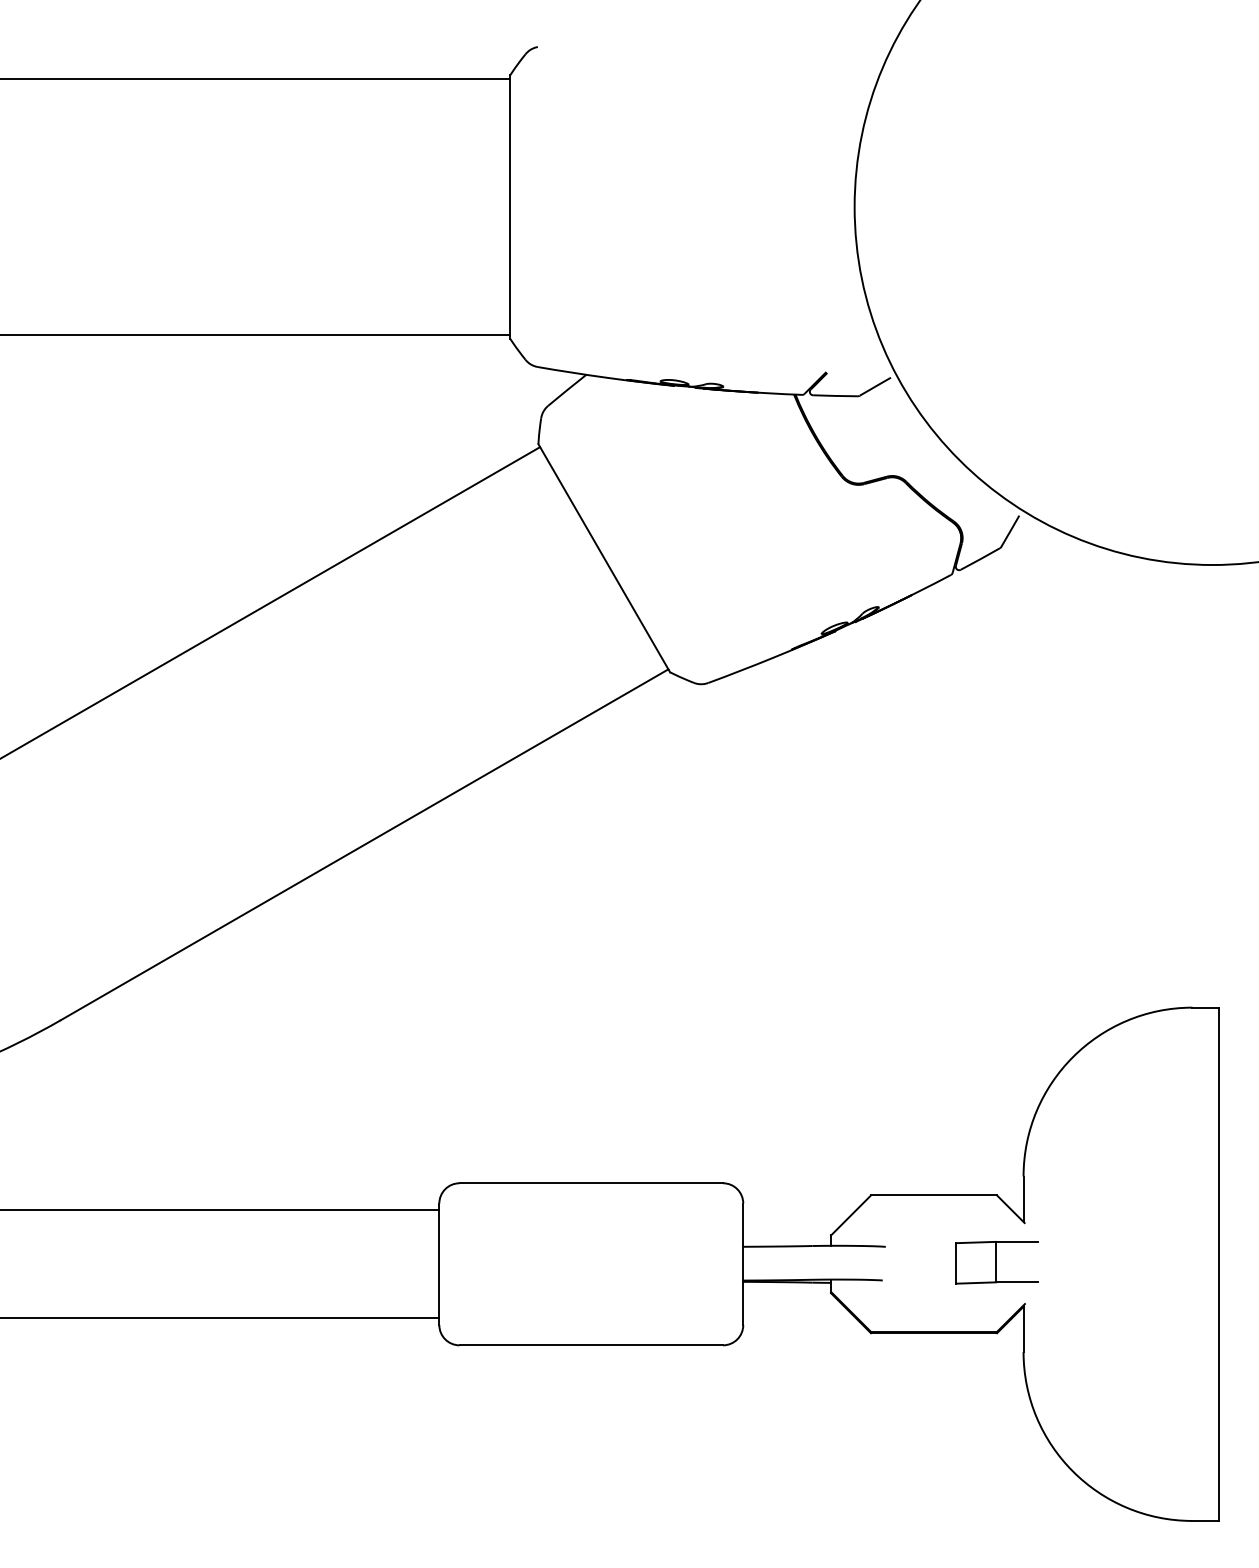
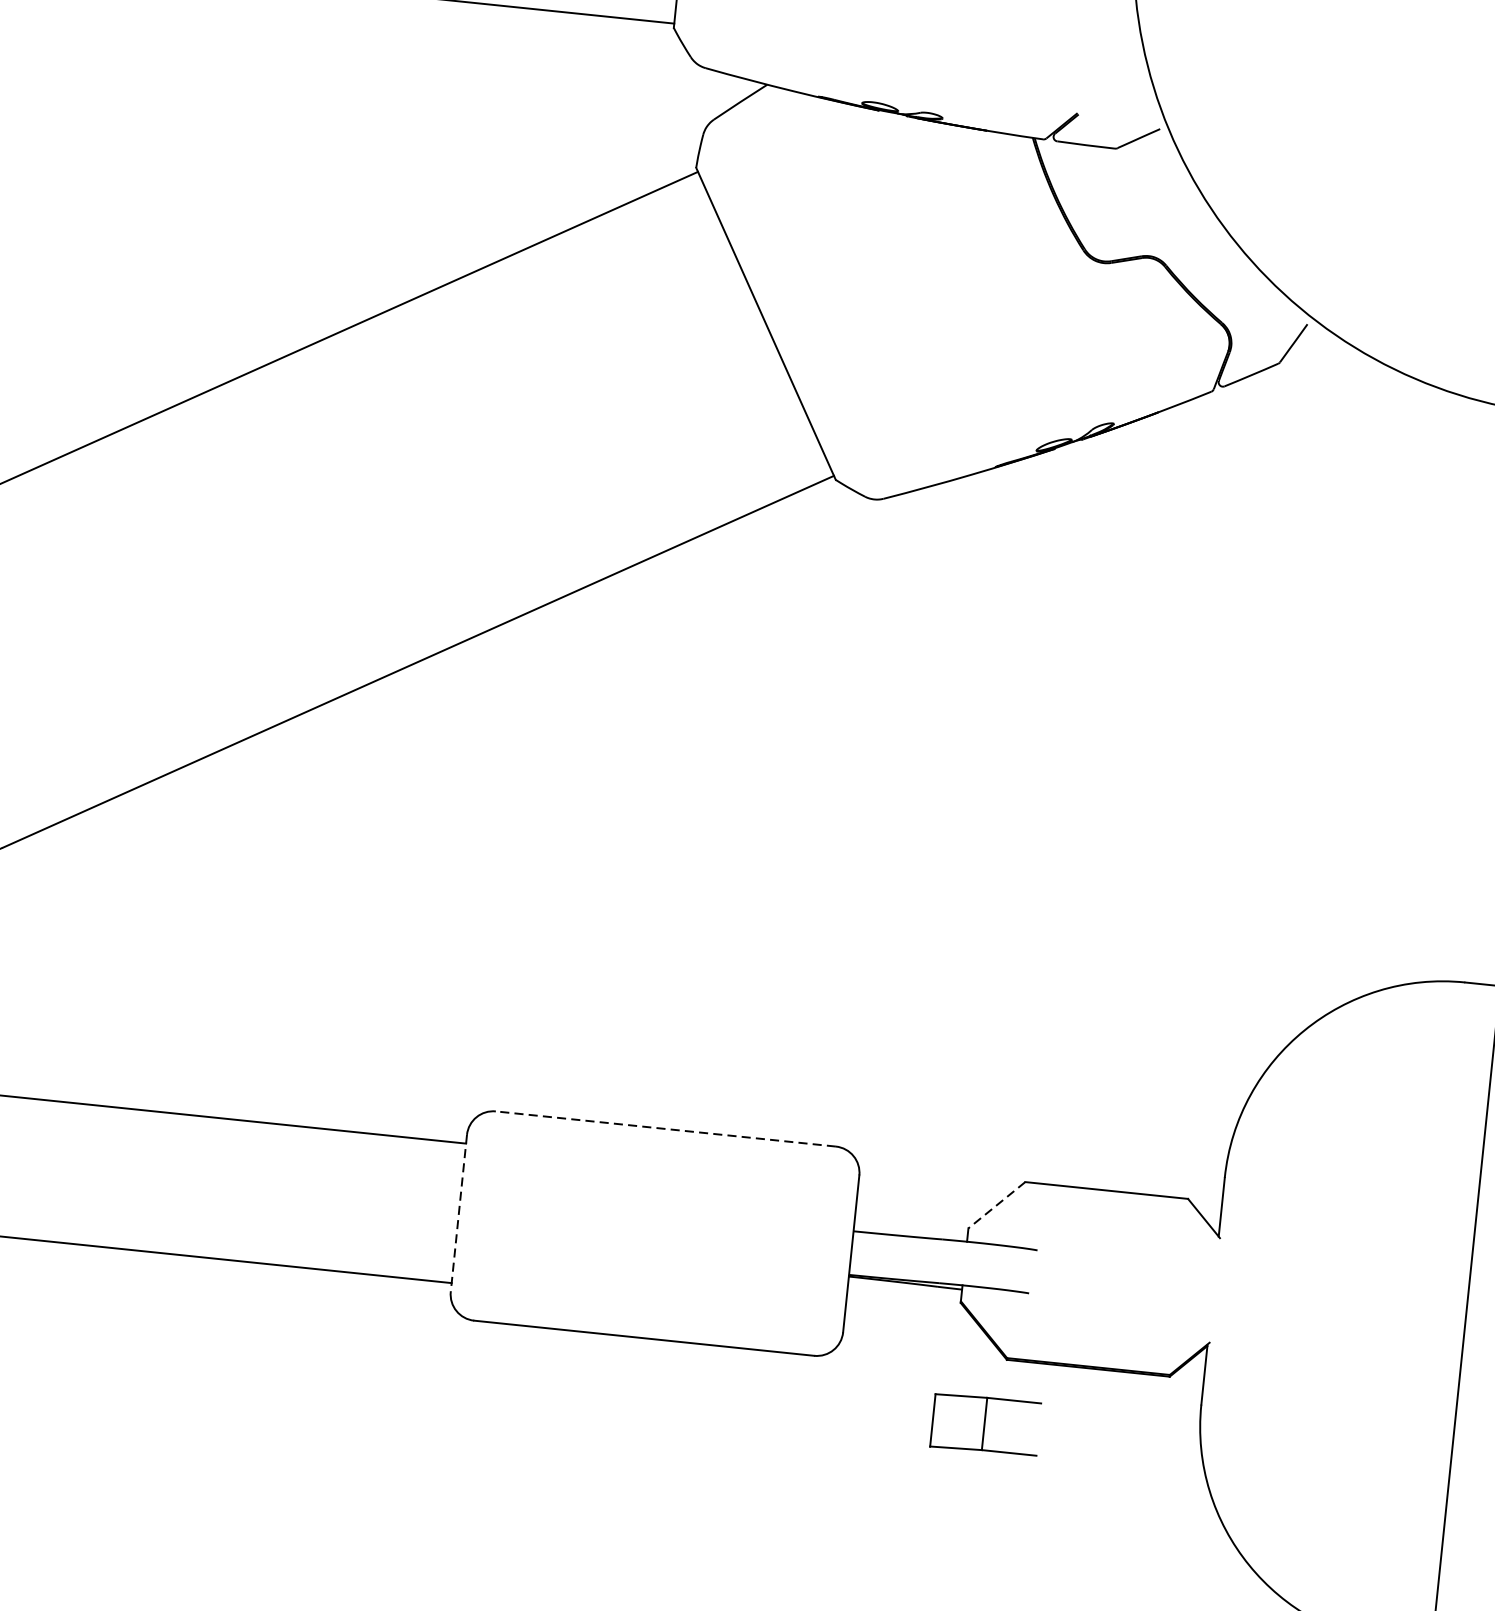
line: (591, 1183) -> (666, 1129), solid -> dashed
line: (850, 1215) -> (996, 1205), solid -> dashed
part: (996, 1262) -> (985, 1424), moved
line: (439, 1264) -> (459, 1213), solid -> dashed

